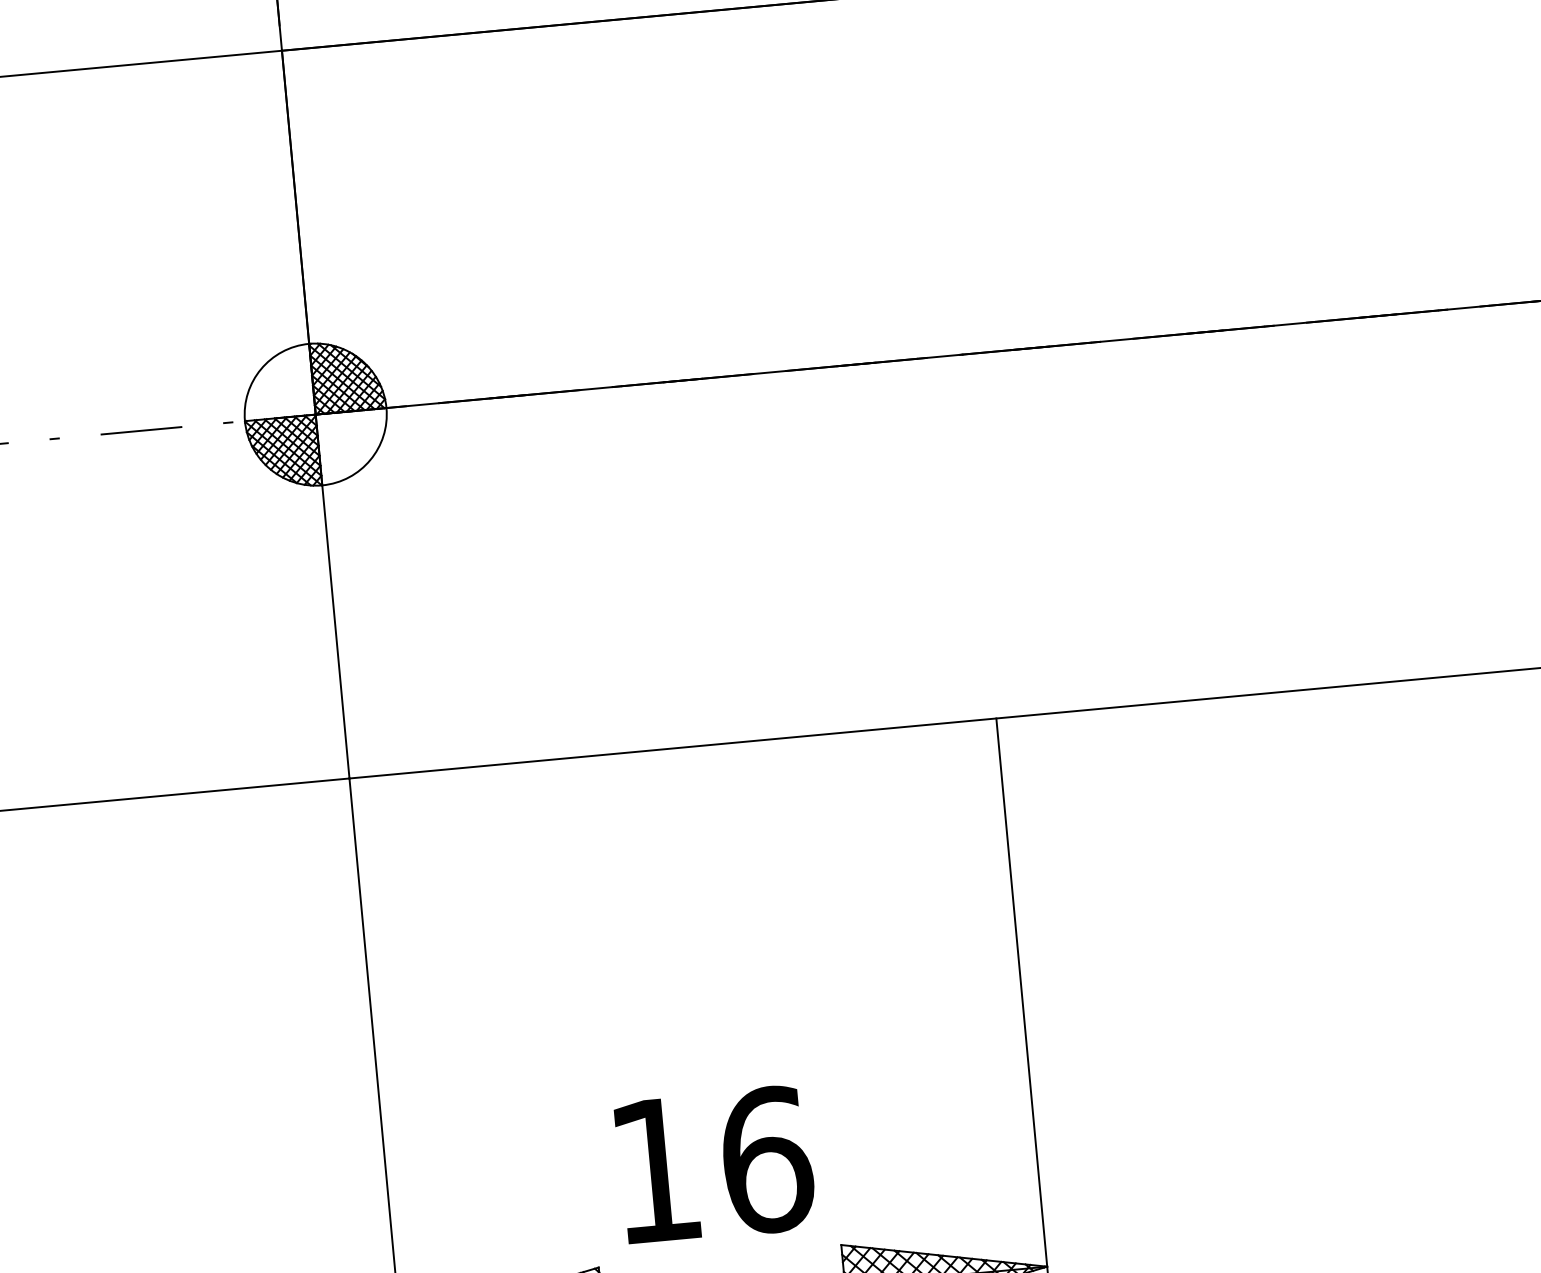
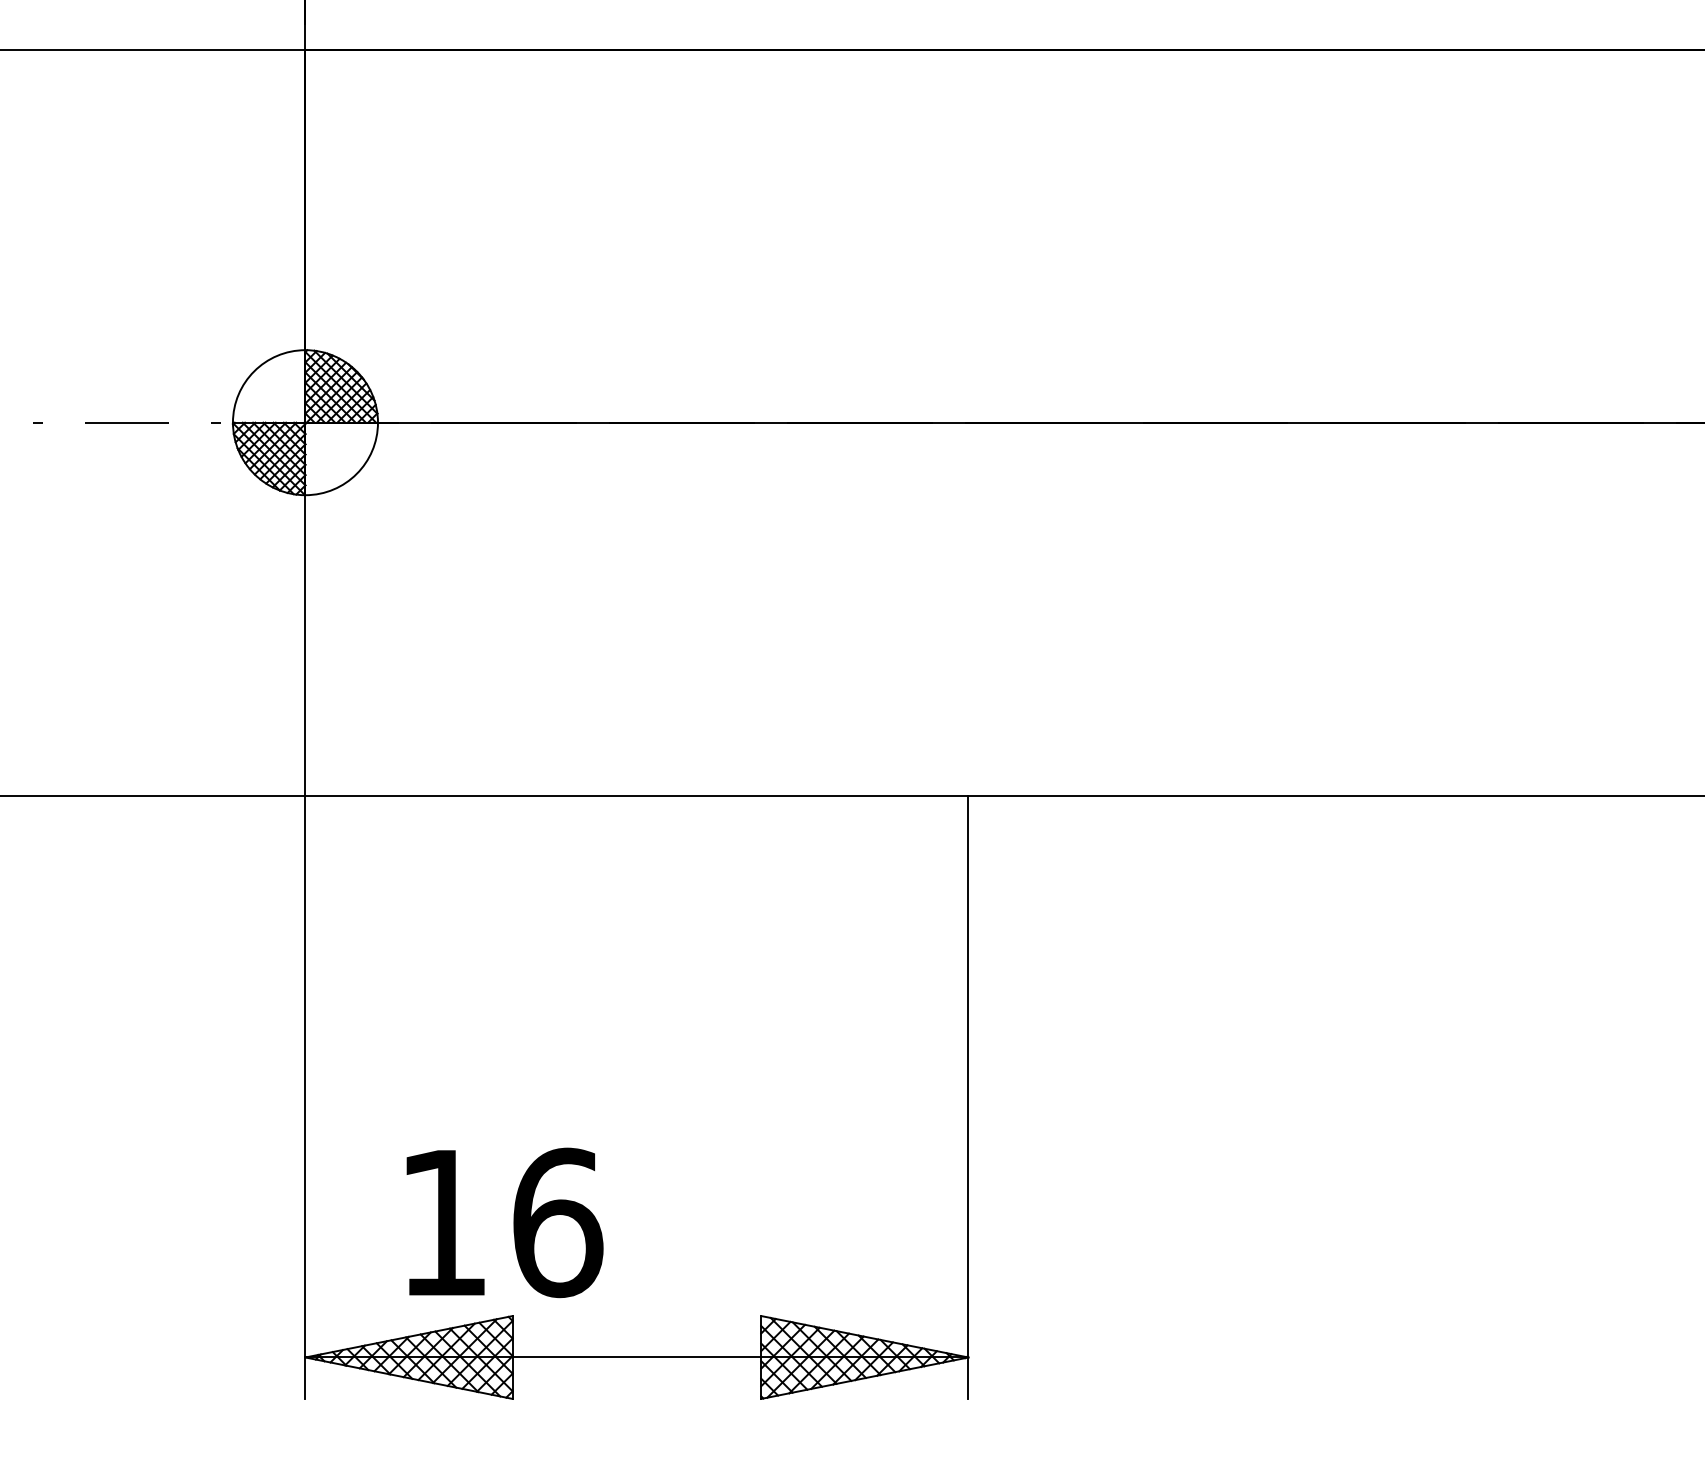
text: (715, 1164) -> (504, 1222), moved

